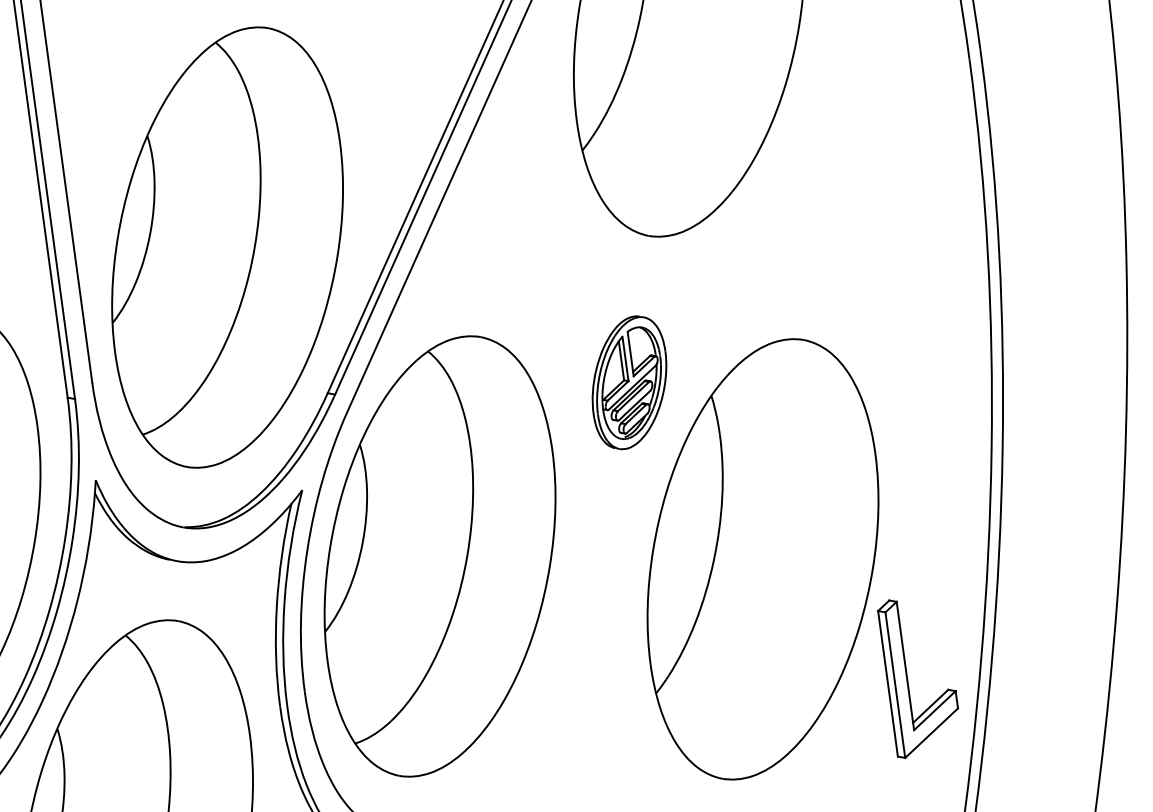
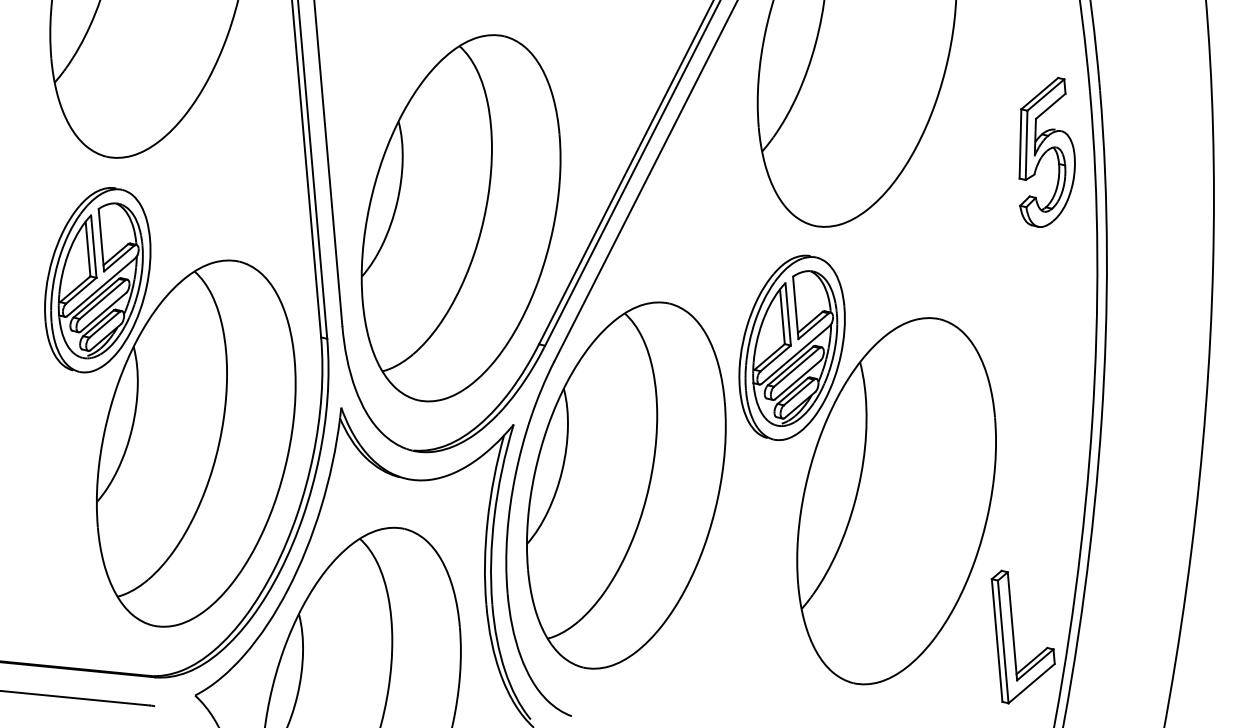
part: (921, 133) -> (1046, 151), added
part: (628, 382) -> (791, 347), size x1.67
part: (908, 678) -> (1014, 636), moved

